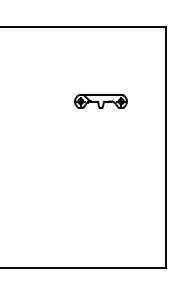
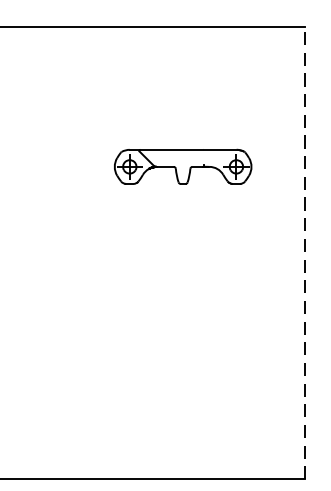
part: (100, 101) -> (182, 166), size x1.4
line: (166, 147) -> (306, 253), solid -> dashed

